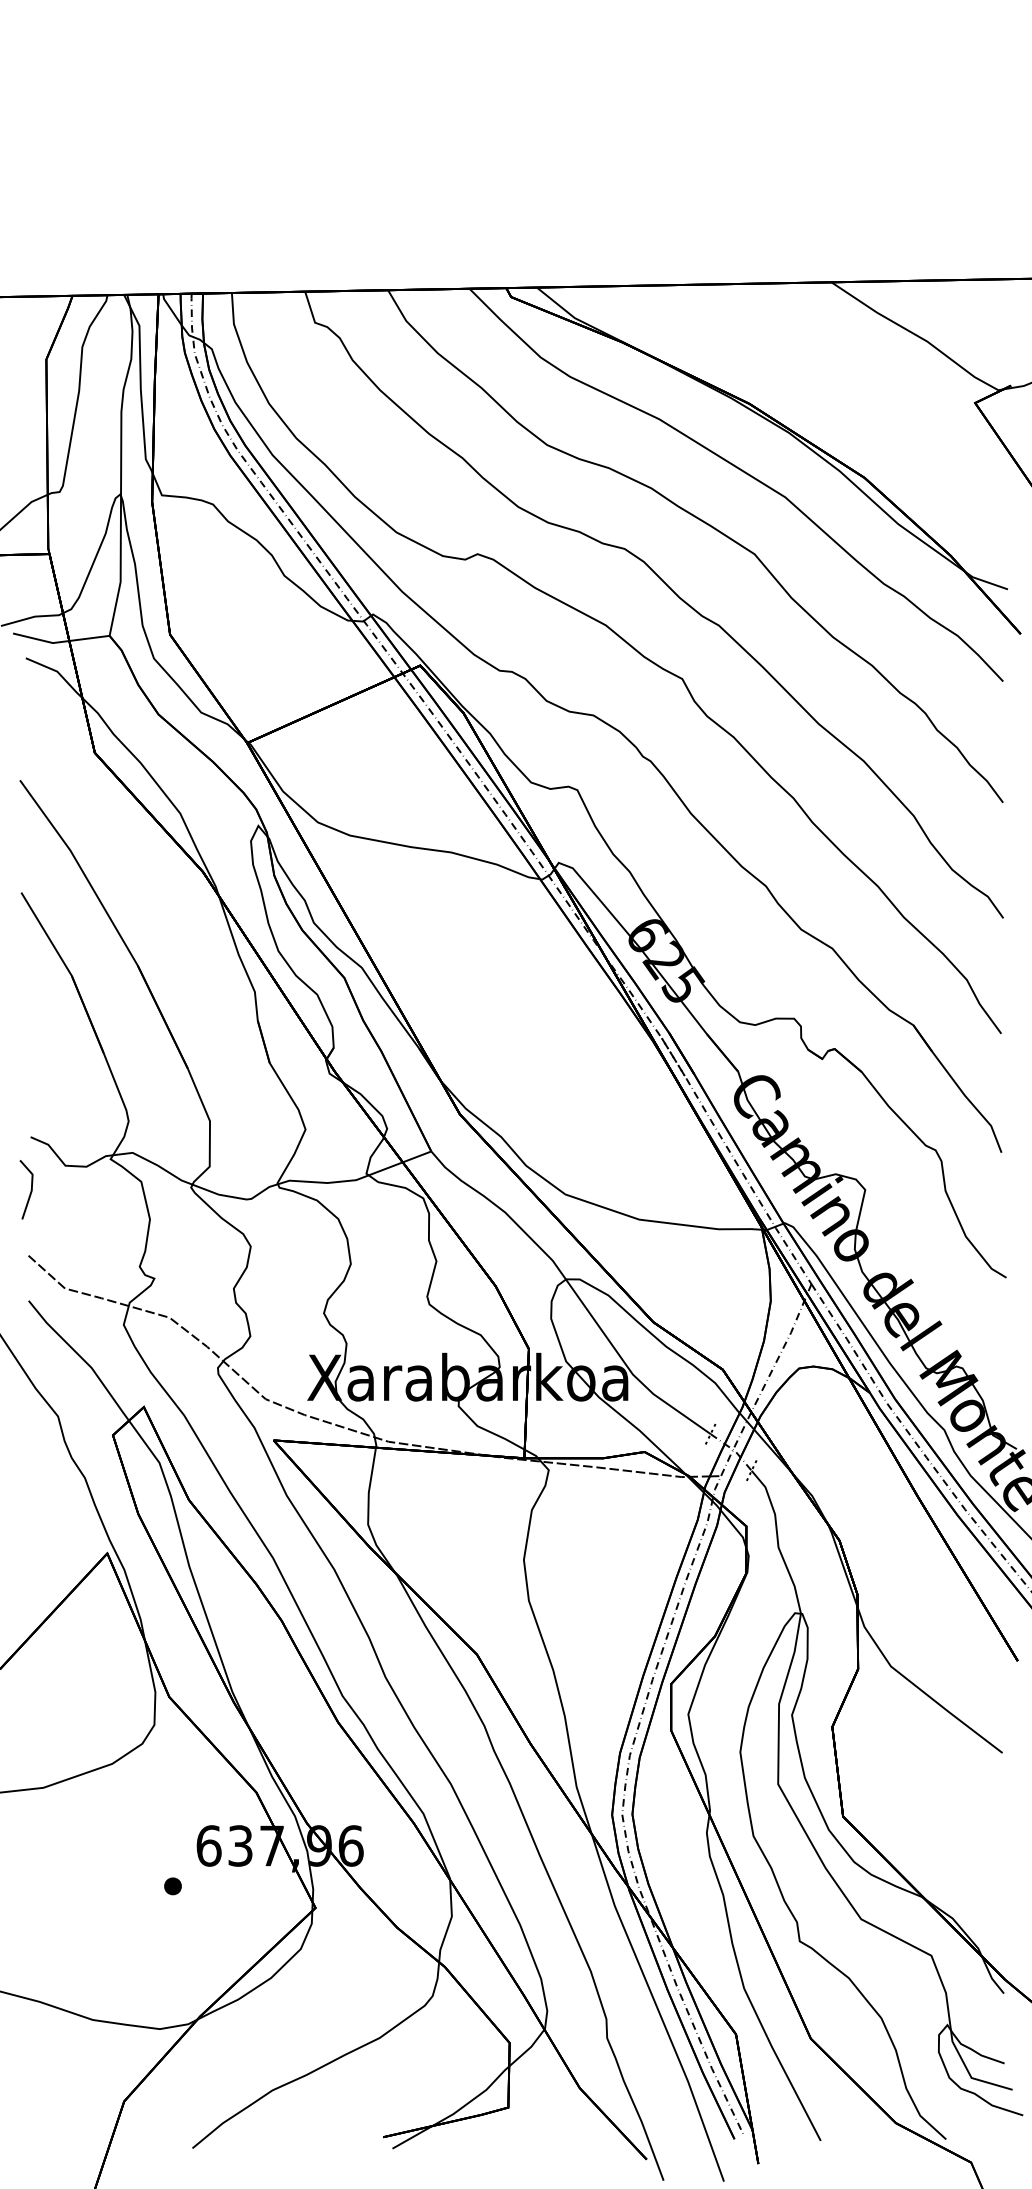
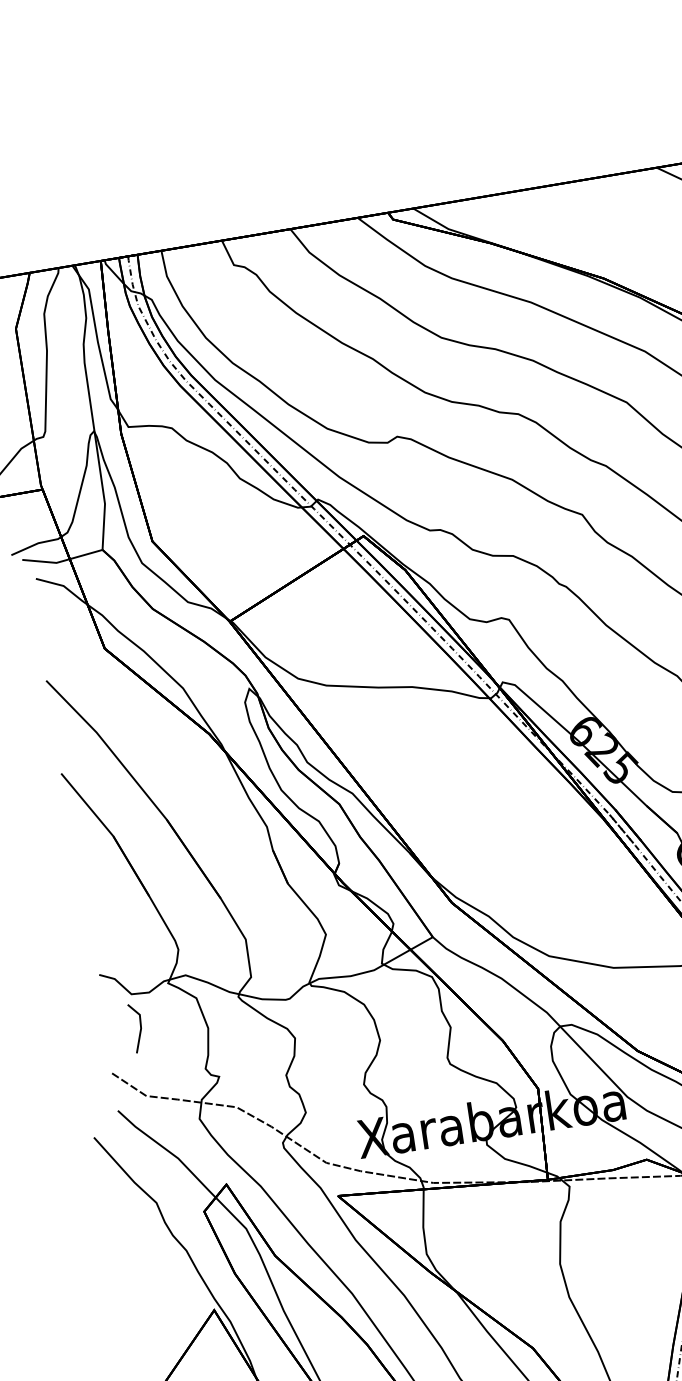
line: (30, 1189) -> (139, 1027), moved

